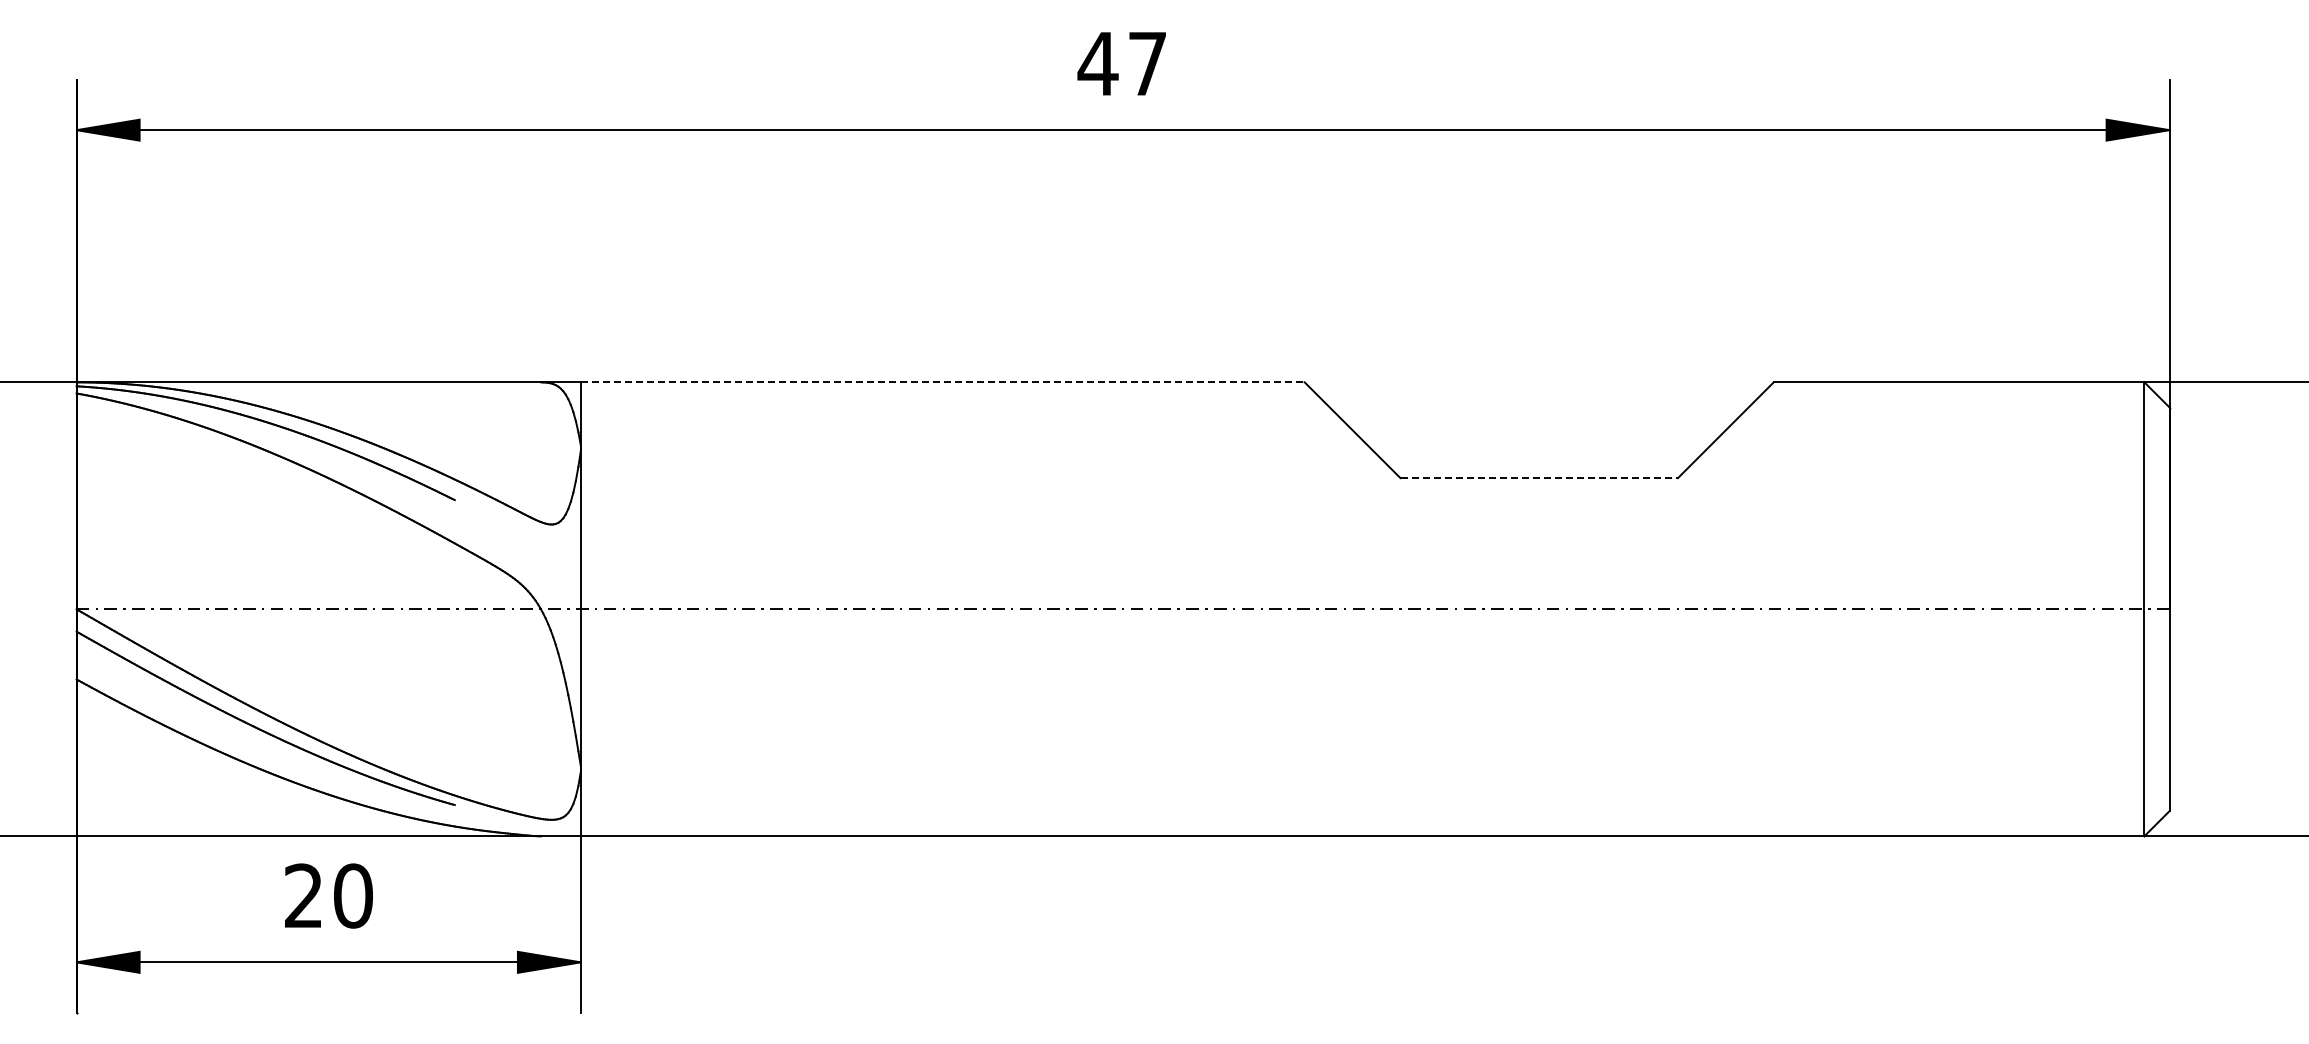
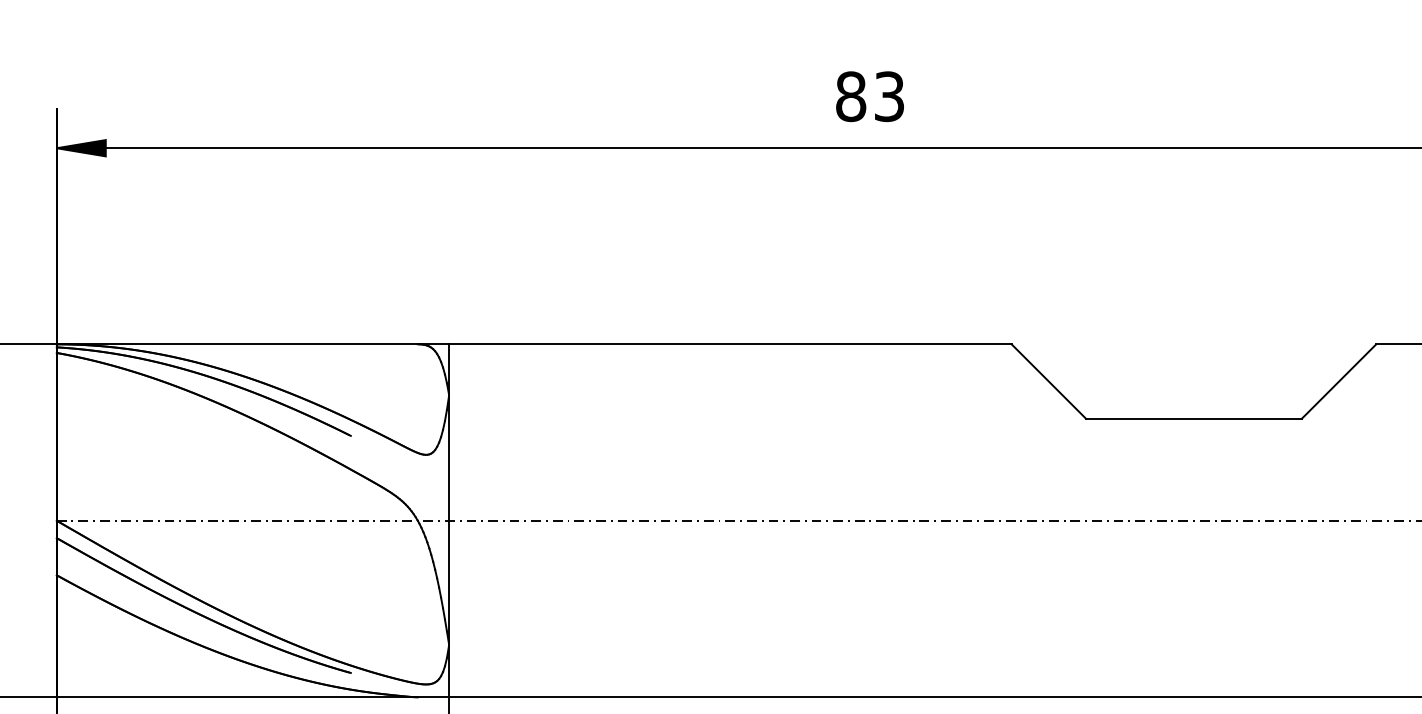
text: (1121, 63) -> (869, 96), 47 -> 83
line: (942, 382) -> (730, 344), dashed -> solid
line: (1539, 478) -> (1194, 419), dashed -> solid

